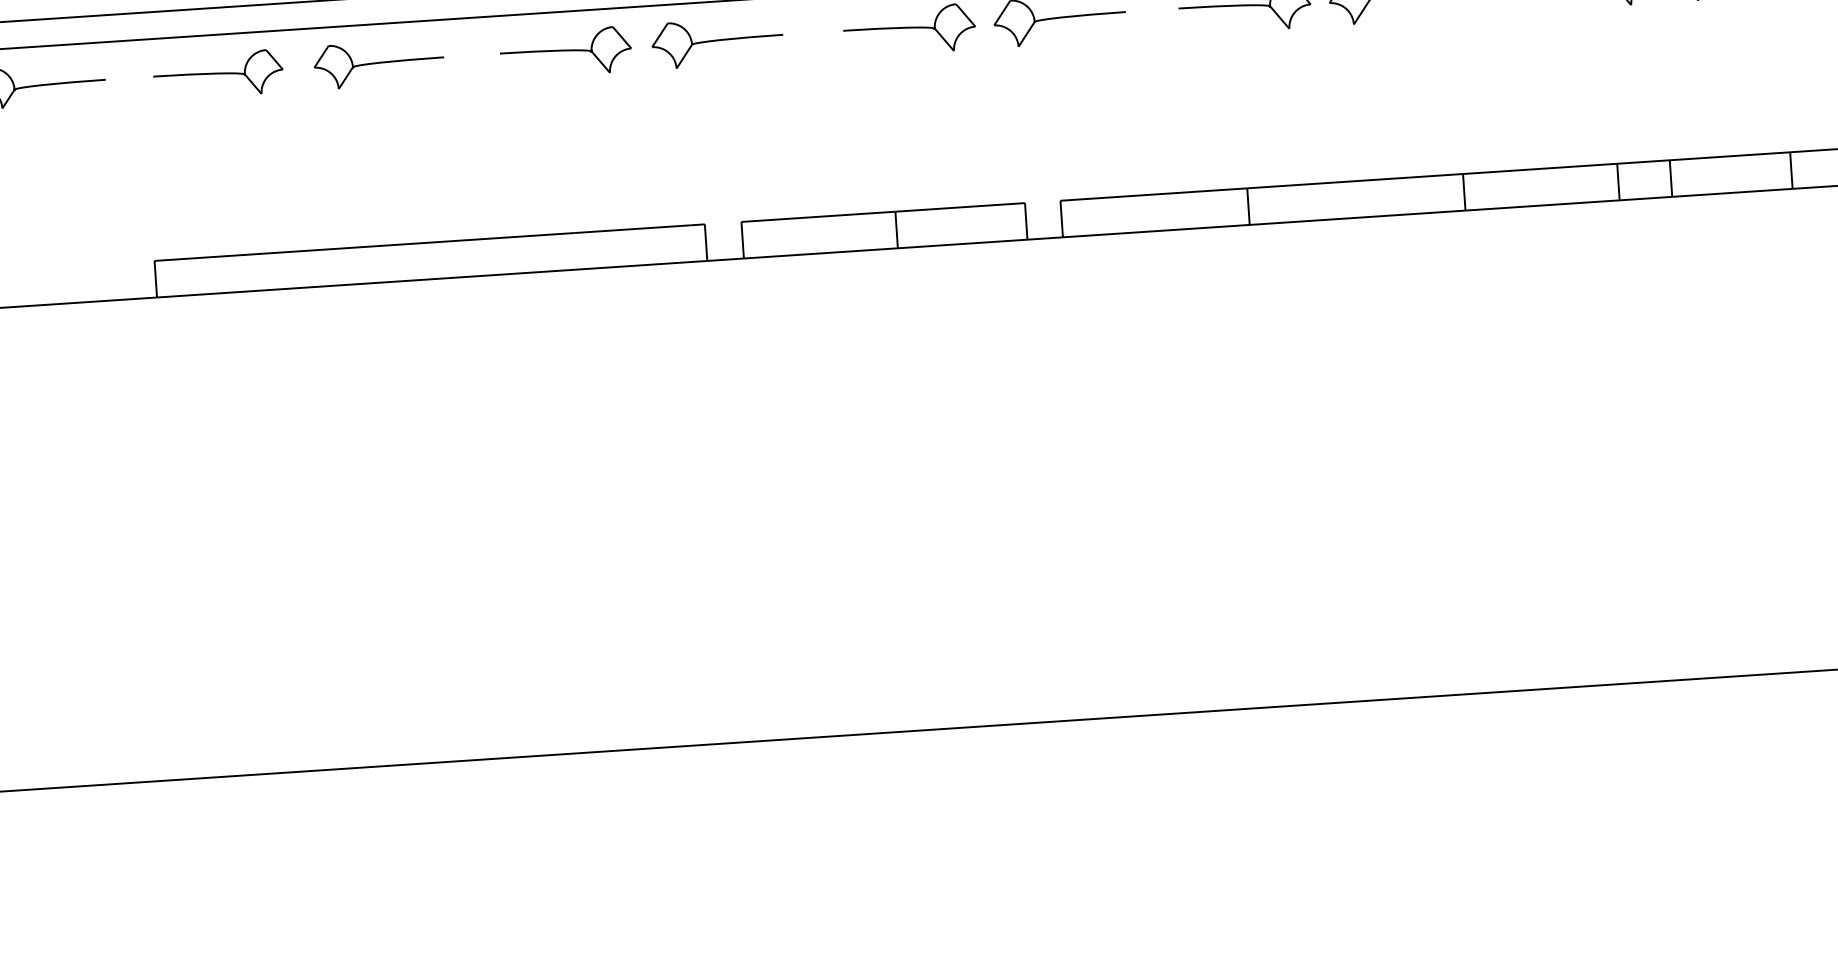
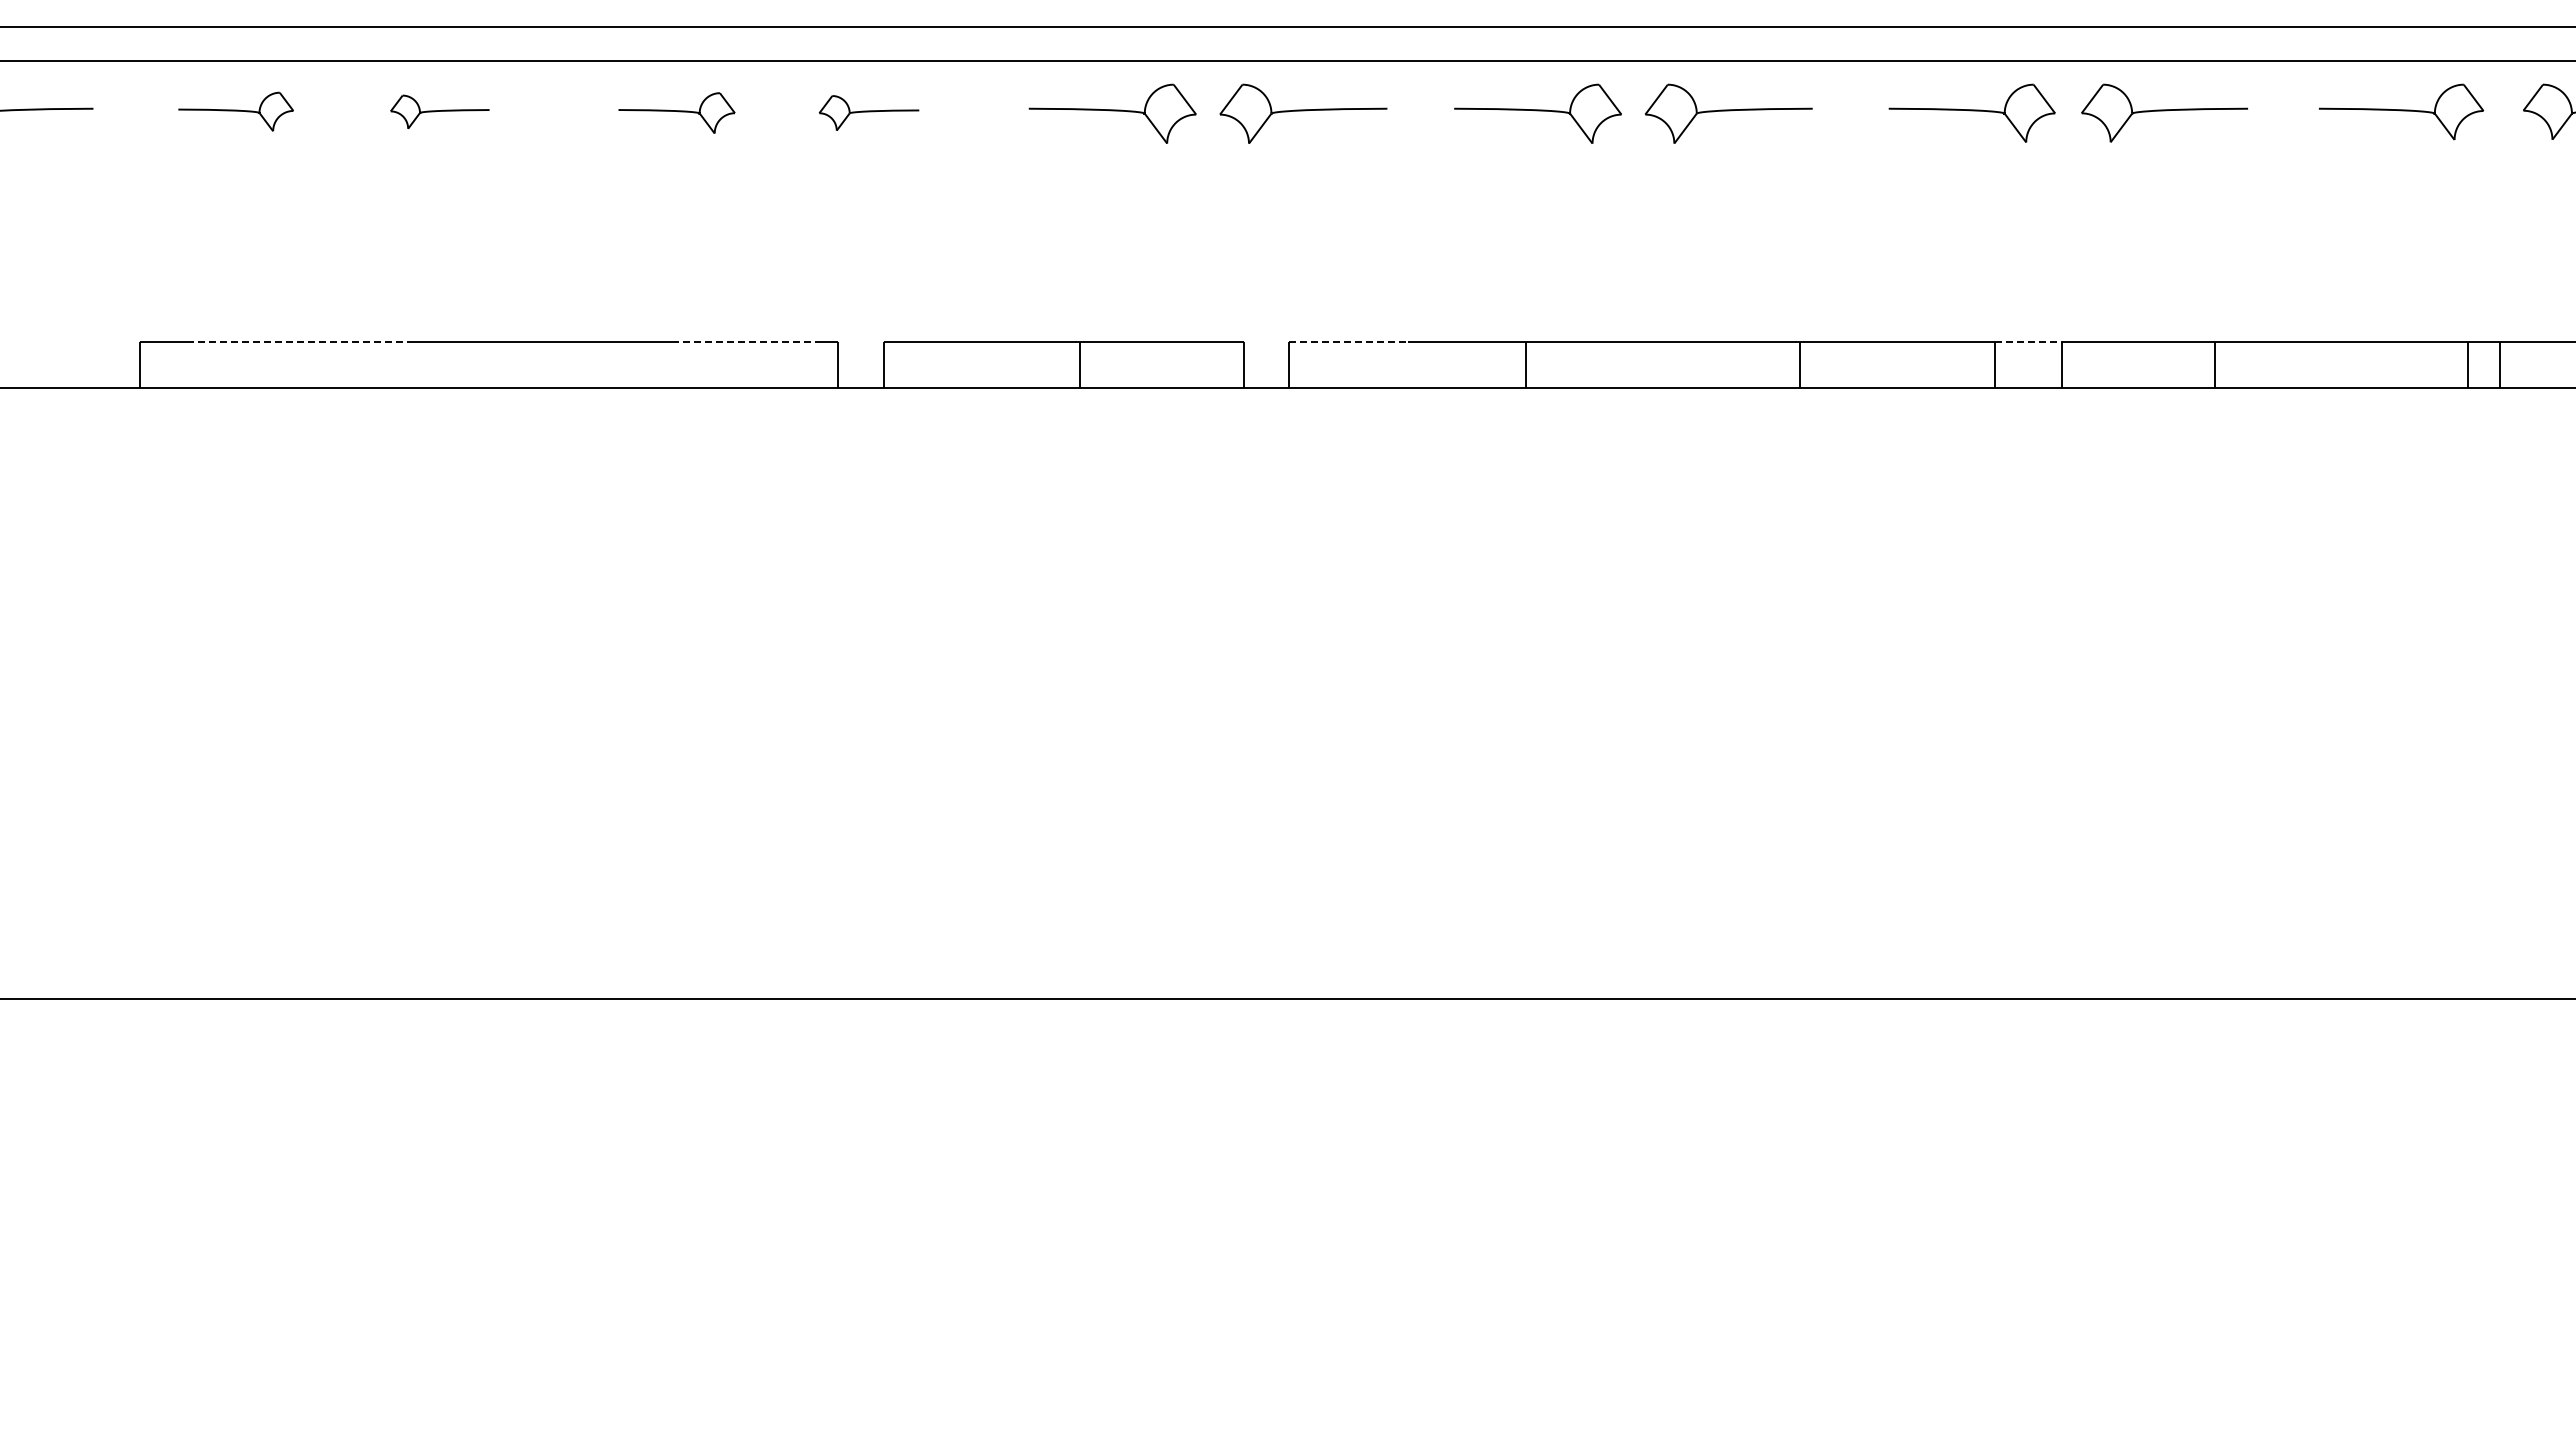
part: (716, 42) -> (868, 112), size x0.6
part: (565, 52) -> (676, 112), size x0.7
part: (378, 63) -> (439, 111), size x0.6
part: (217, 74) -> (235, 111), size x0.7
line: (1644, 161) -> (2029, 341), solid -> dashed
line: (1107, 197) -> (1348, 341), solid -> dashed
line: (632, 229) -> (746, 341), solid -> dashed
line: (281, 252) -> (300, 341), solid -> dashed

